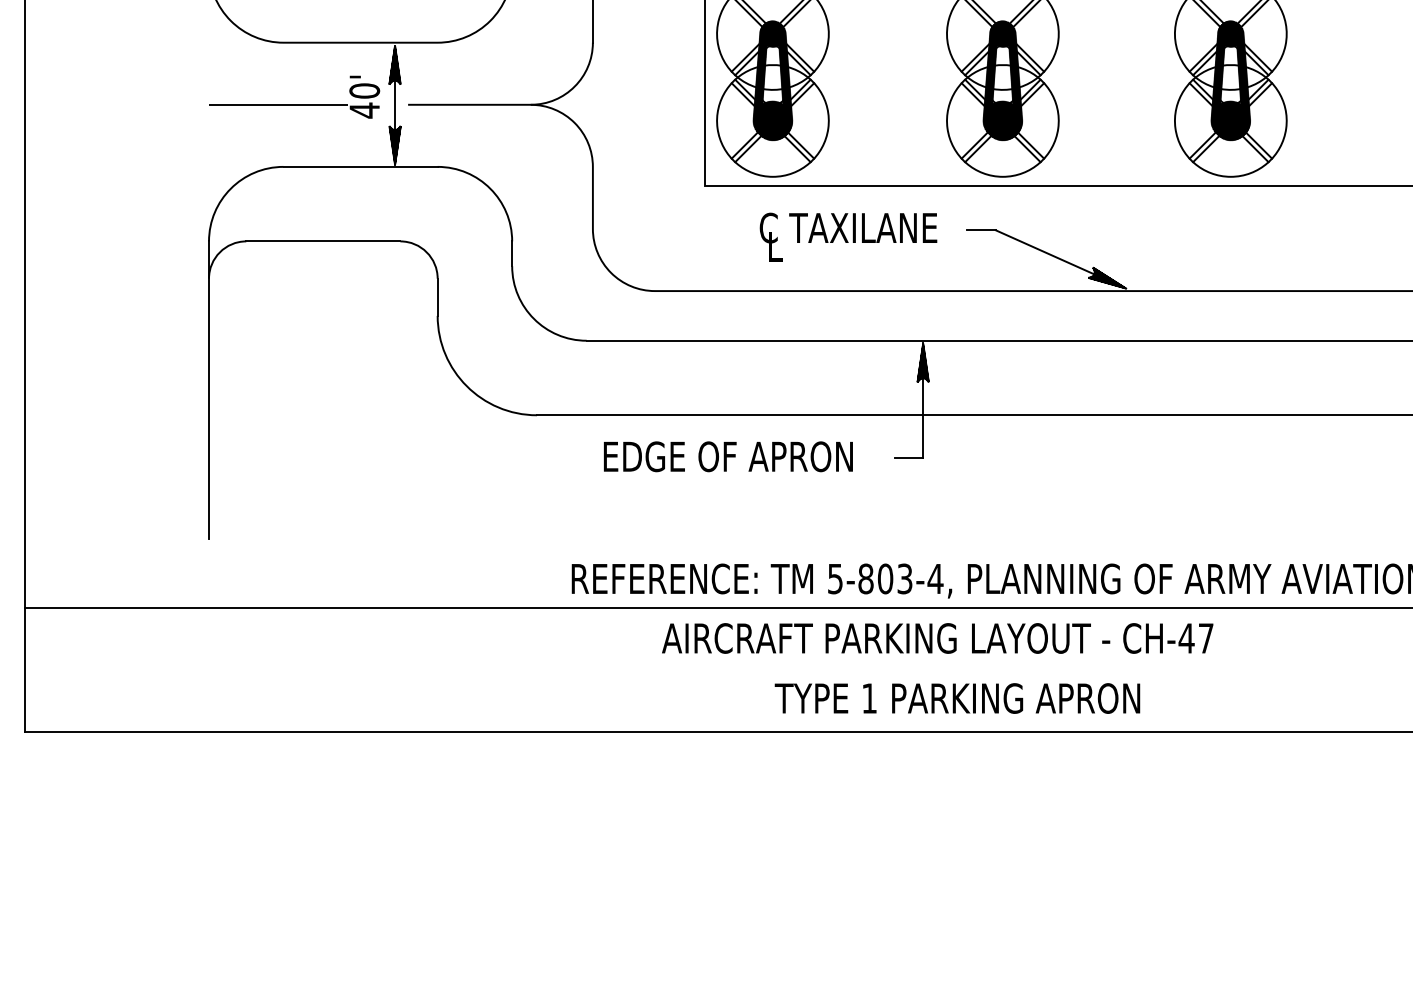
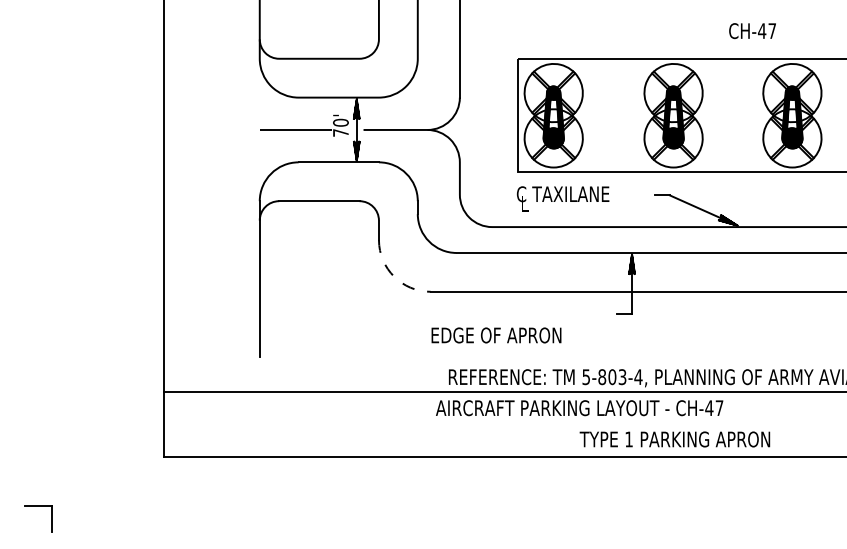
text: (363, 109) -> (340, 132), 40' -> 70'
text: (849, 236) -> (563, 198), moved
arc: (467, 385) -> (394, 276), solid -> dashed
text: (728, 456) -> (496, 335), moved
text: (937, 639) -> (579, 408), moved
text: (956, 698) -> (674, 439), moved

